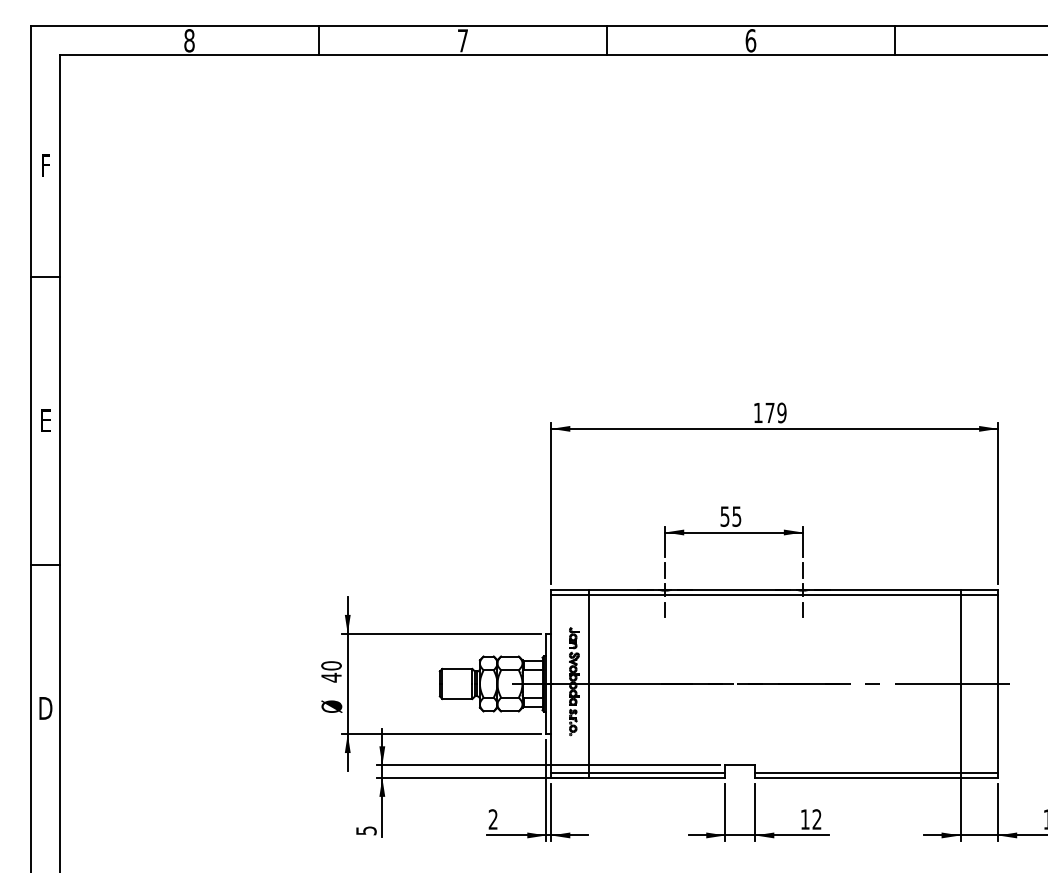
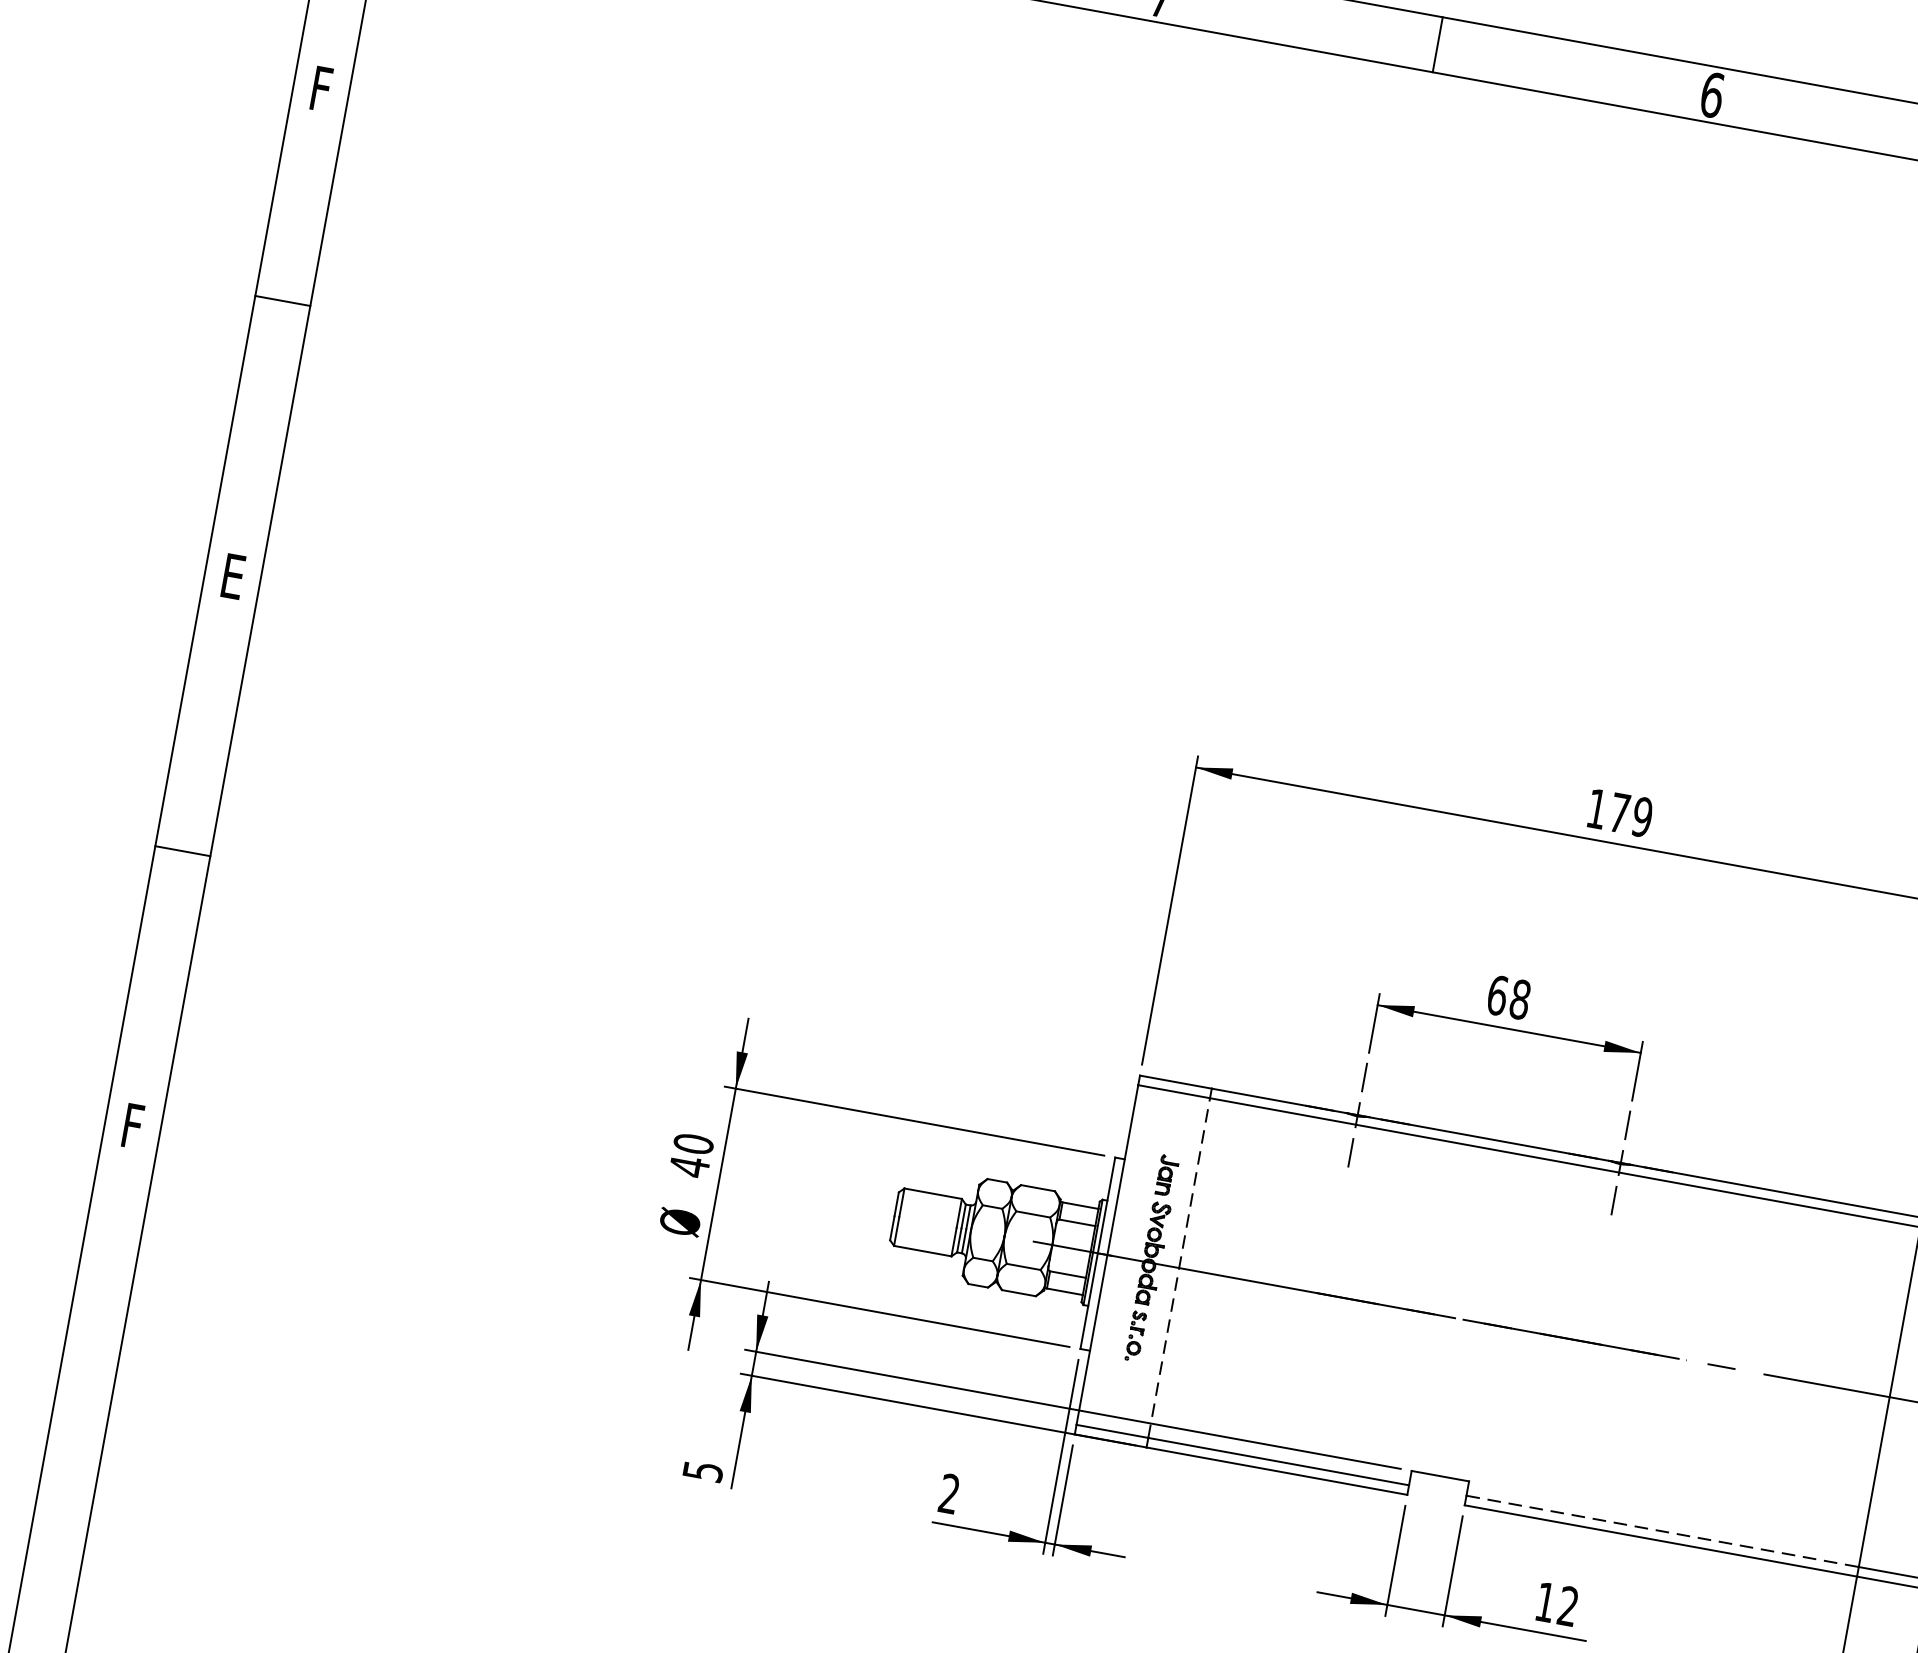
text: (730, 516) -> (1508, 997), 55 -> 68
line: (588, 683) -> (1178, 1267), solid -> dashed
text: (45, 708) -> (132, 1126), D -> F
line: (857, 772) -> (1661, 1530), solid -> dashed

